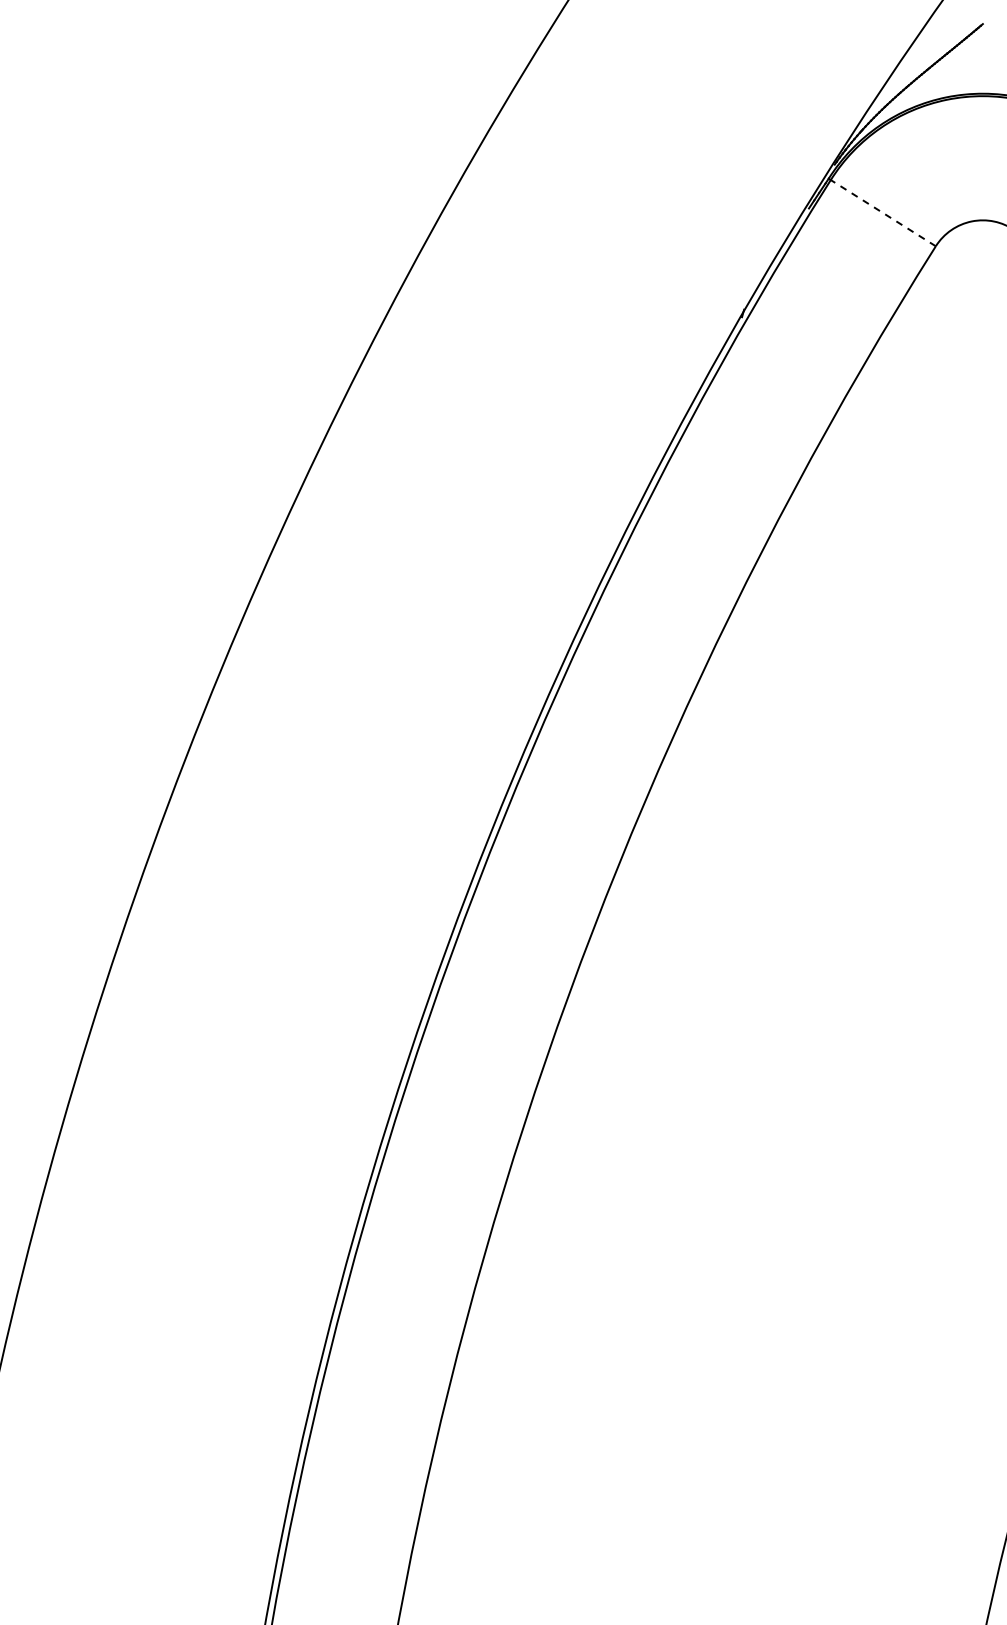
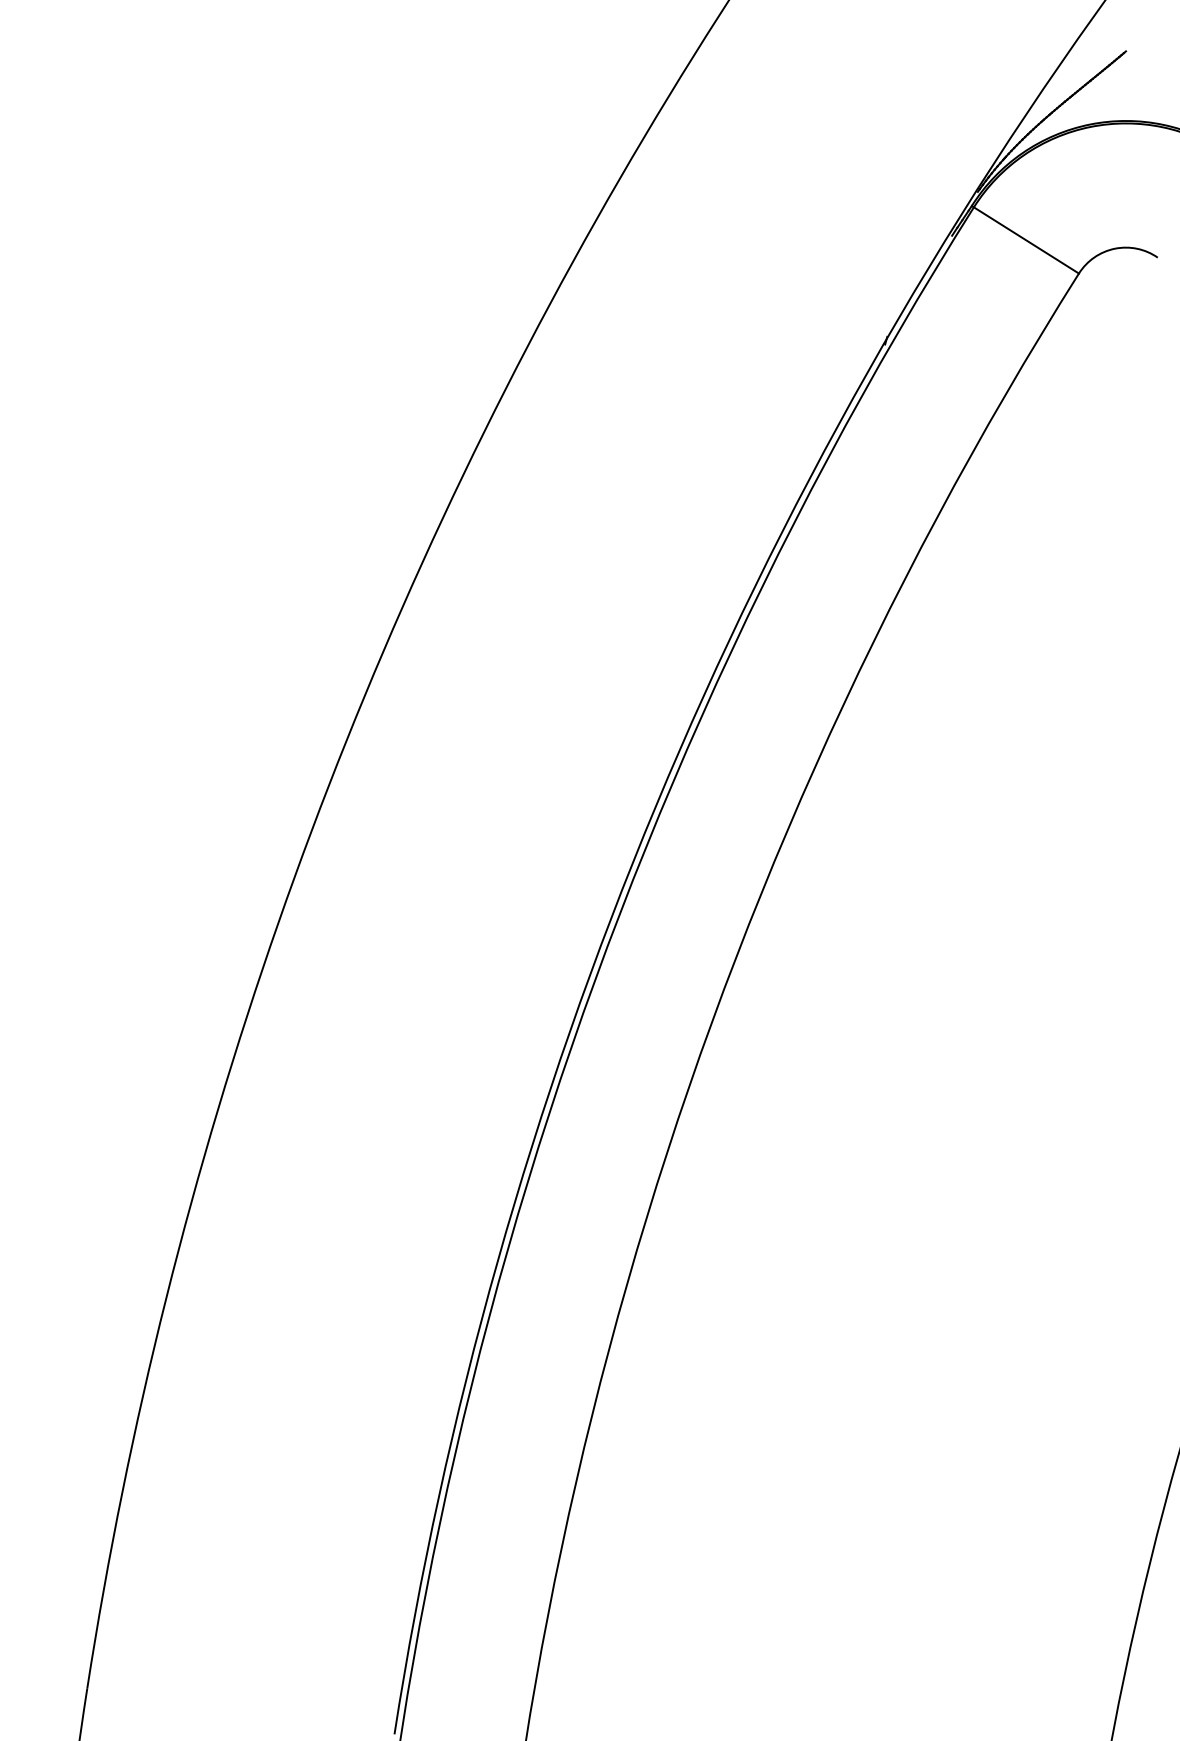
line: (883, 213) -> (1026, 240), dashed -> solid

